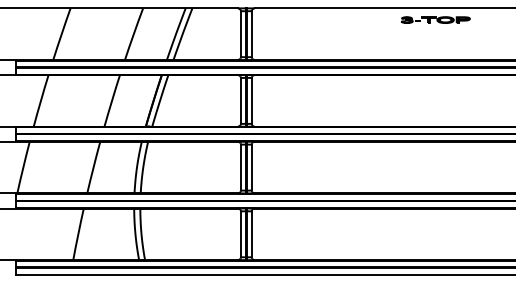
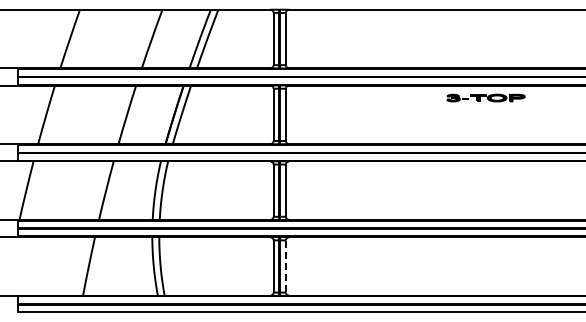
part: (435, 19) -> (485, 97), moved
line: (251, 234) -> (285, 266), solid -> dashed

